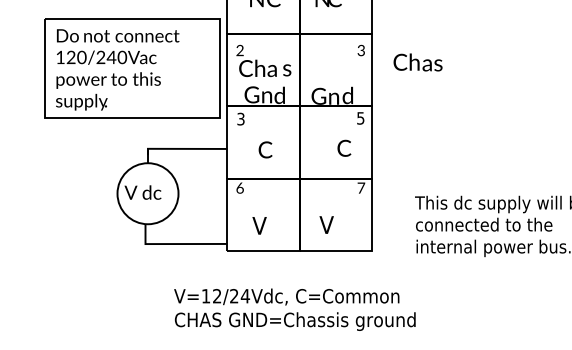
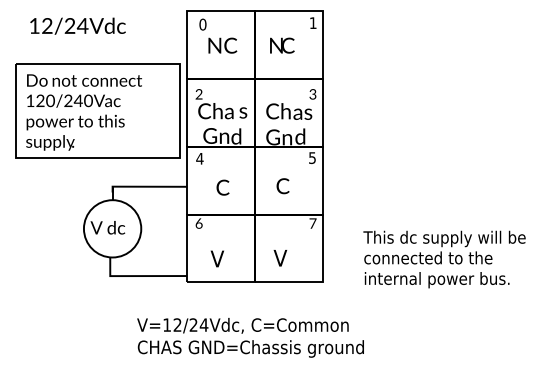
text: (418, 62) -> (289, 111), moved
text: (240, 118) -> (199, 158), 3 -> 4
text: (343, 148) -> (282, 186), moved

